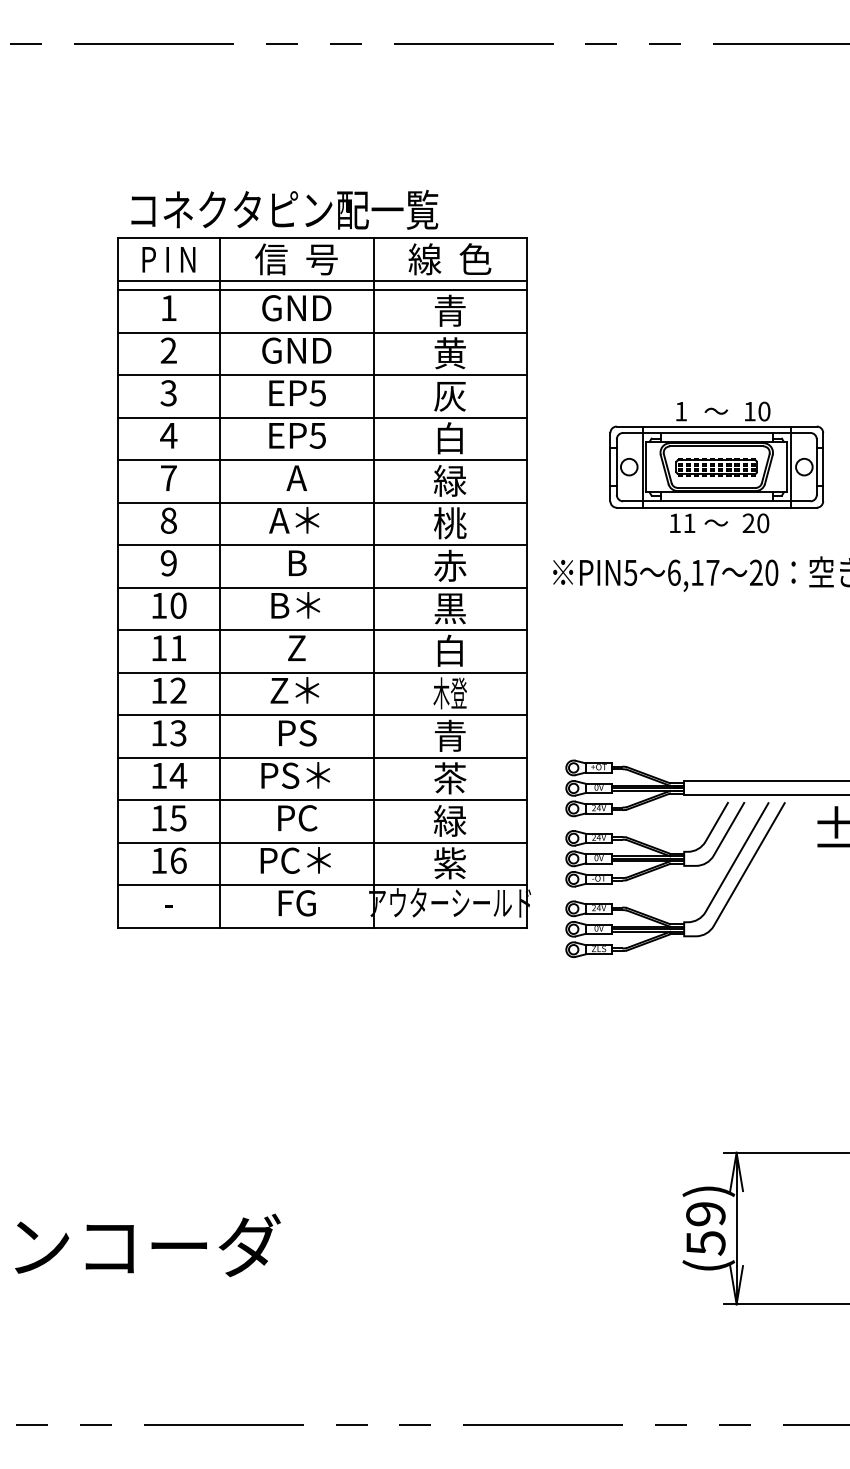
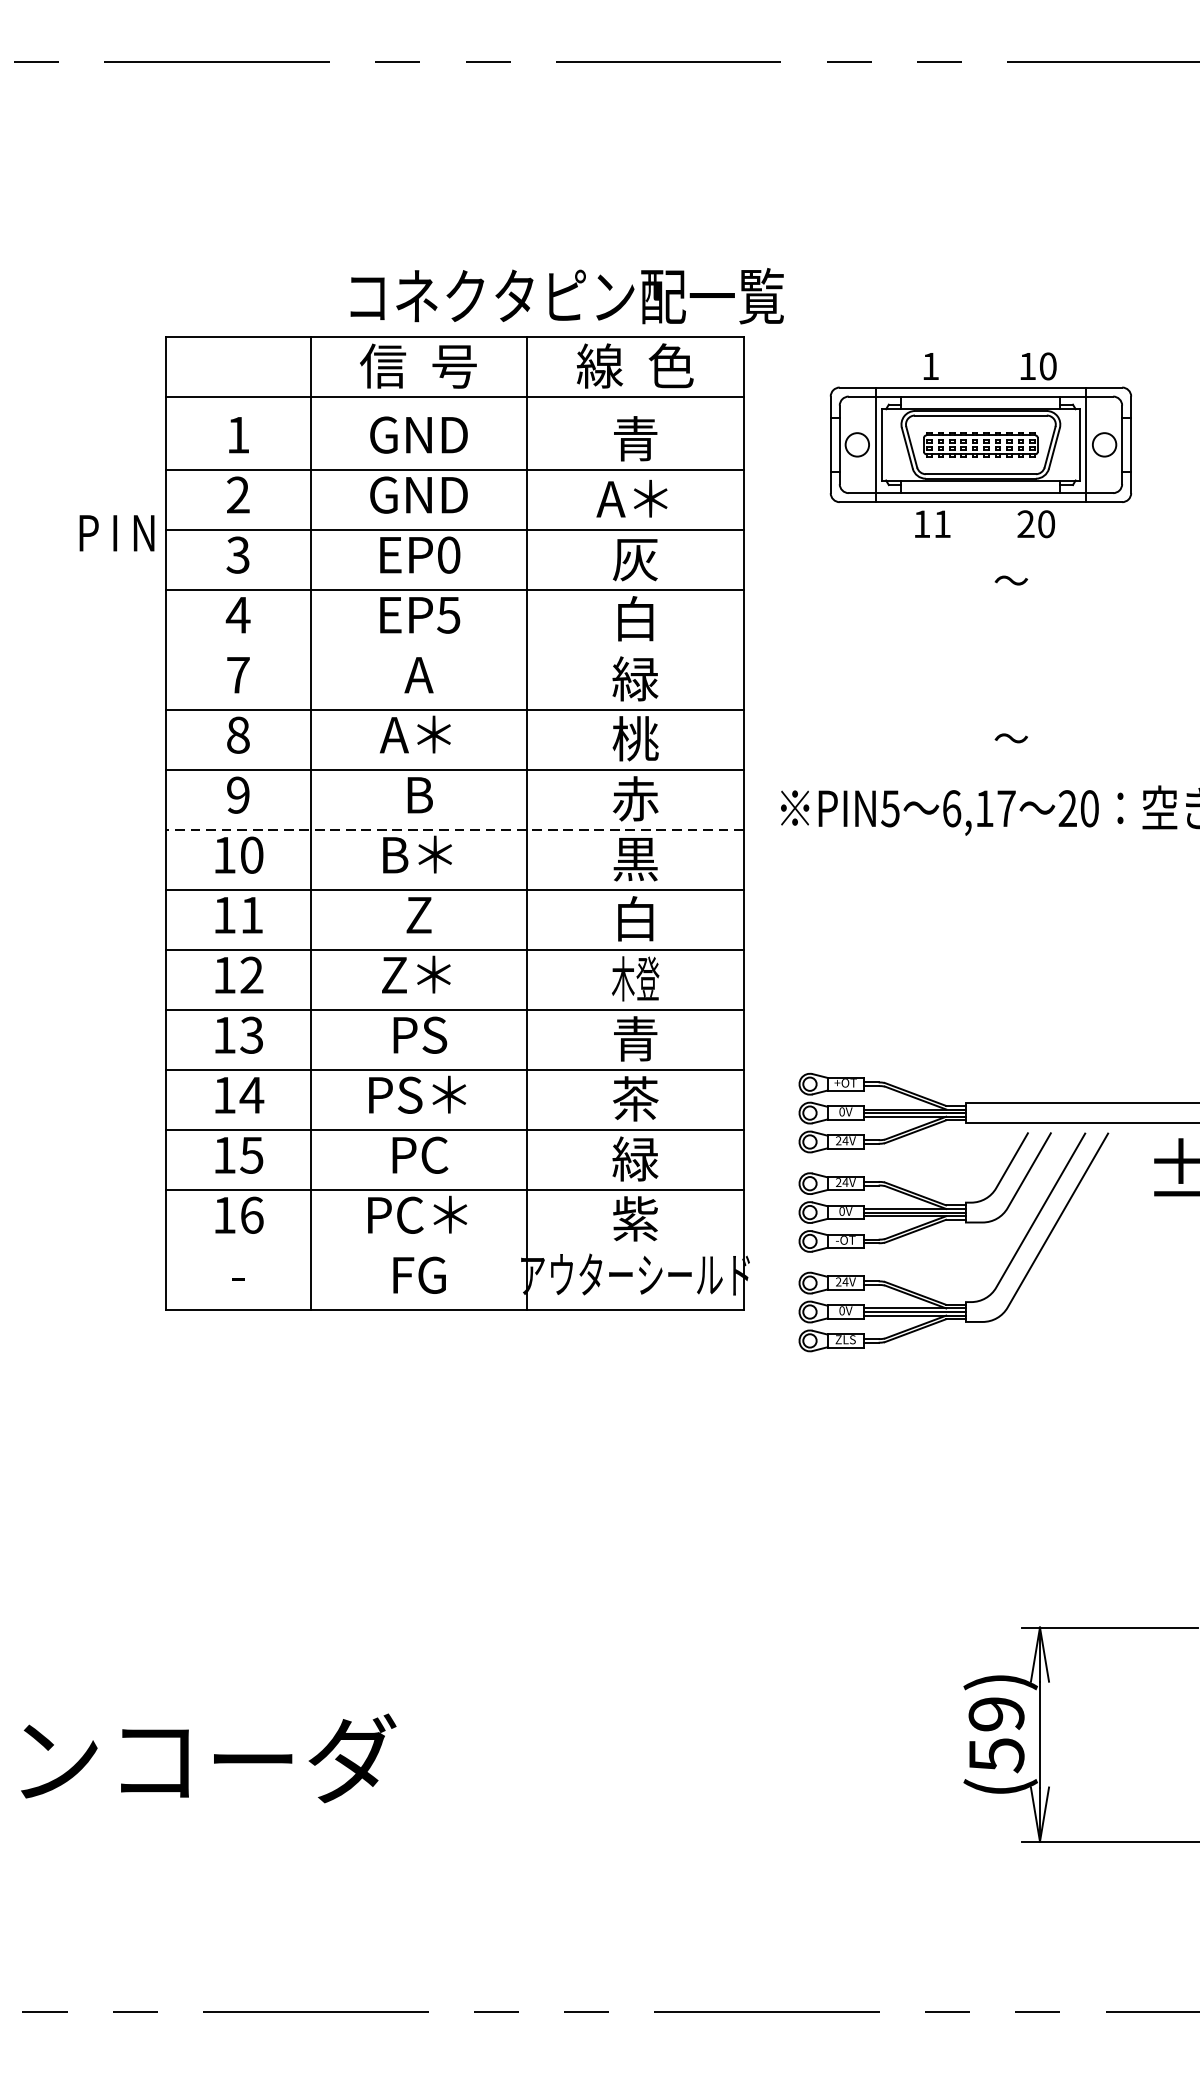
text: (284, 209) -> (566, 295), moved
text: (168, 259) -> (116, 532), moved
line: (321, 290) -> (453, 410), removed
text: (447, 353) -> (631, 499), 黄 -> A＊
text: (317, 393) -> (448, 555), EP5 -> EP0
line: (321, 460) -> (453, 650), removed
part: (716, 467) -> (980, 445), moved
line: (322, 587) -> (455, 829), solid -> dashed
line: (321, 885) -> (453, 1250), removed

